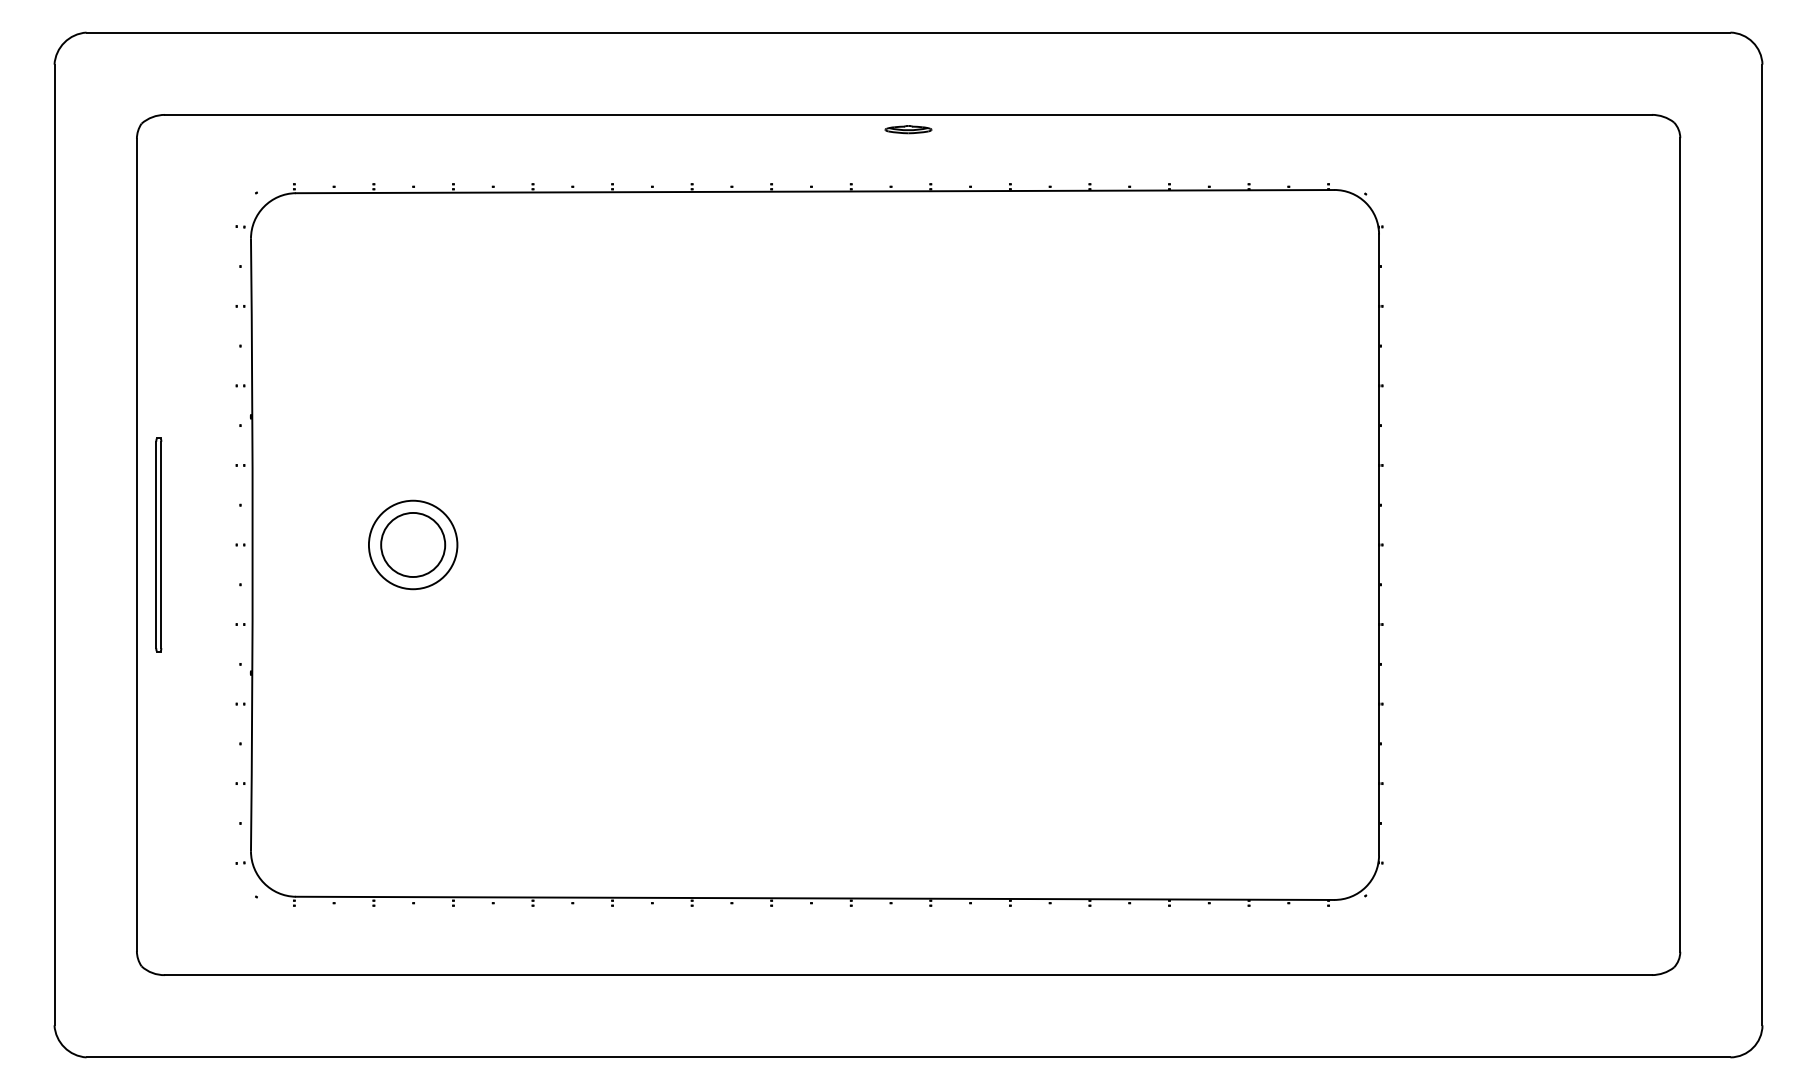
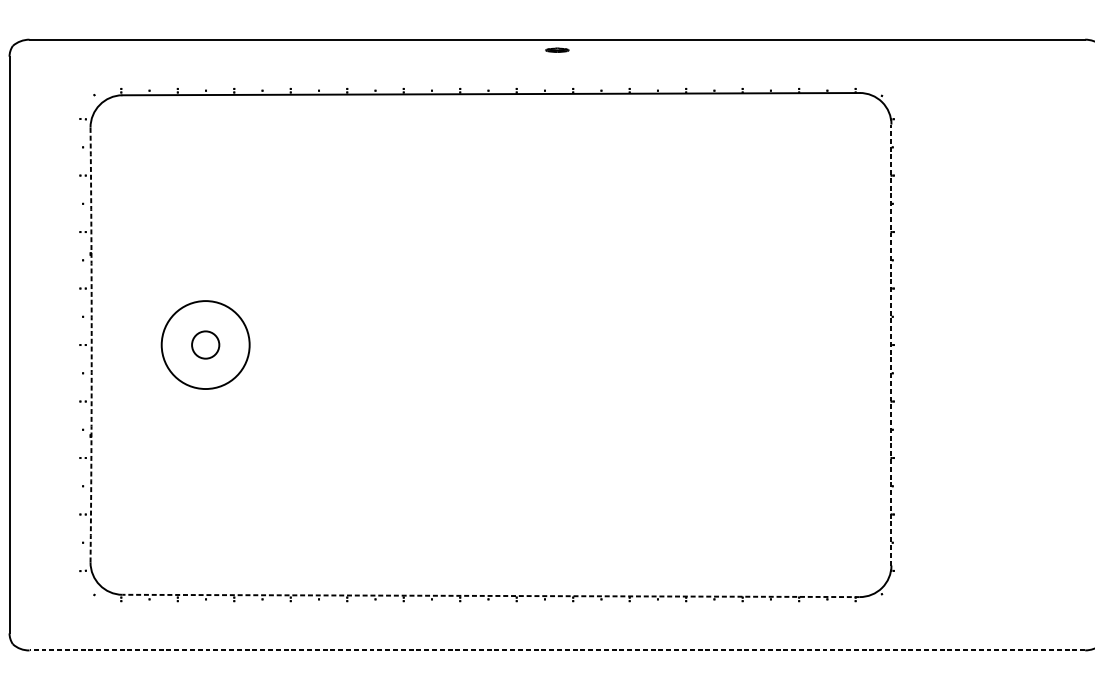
part: (908, 129) -> (557, 50), size x0.7
part: (158, 544) -> (24, 344), removed
arc: (252, 544) -> (91, 344), solid -> dashed
circle: (412, 544) -> (205, 344), size x1.4
circle: (413, 544) -> (205, 344), size x0.6
line: (1379, 544) -> (891, 344), solid -> dashed
line: (814, 898) -> (490, 596), solid -> dashed
line: (907, 975) -> (556, 650), solid -> dashed

